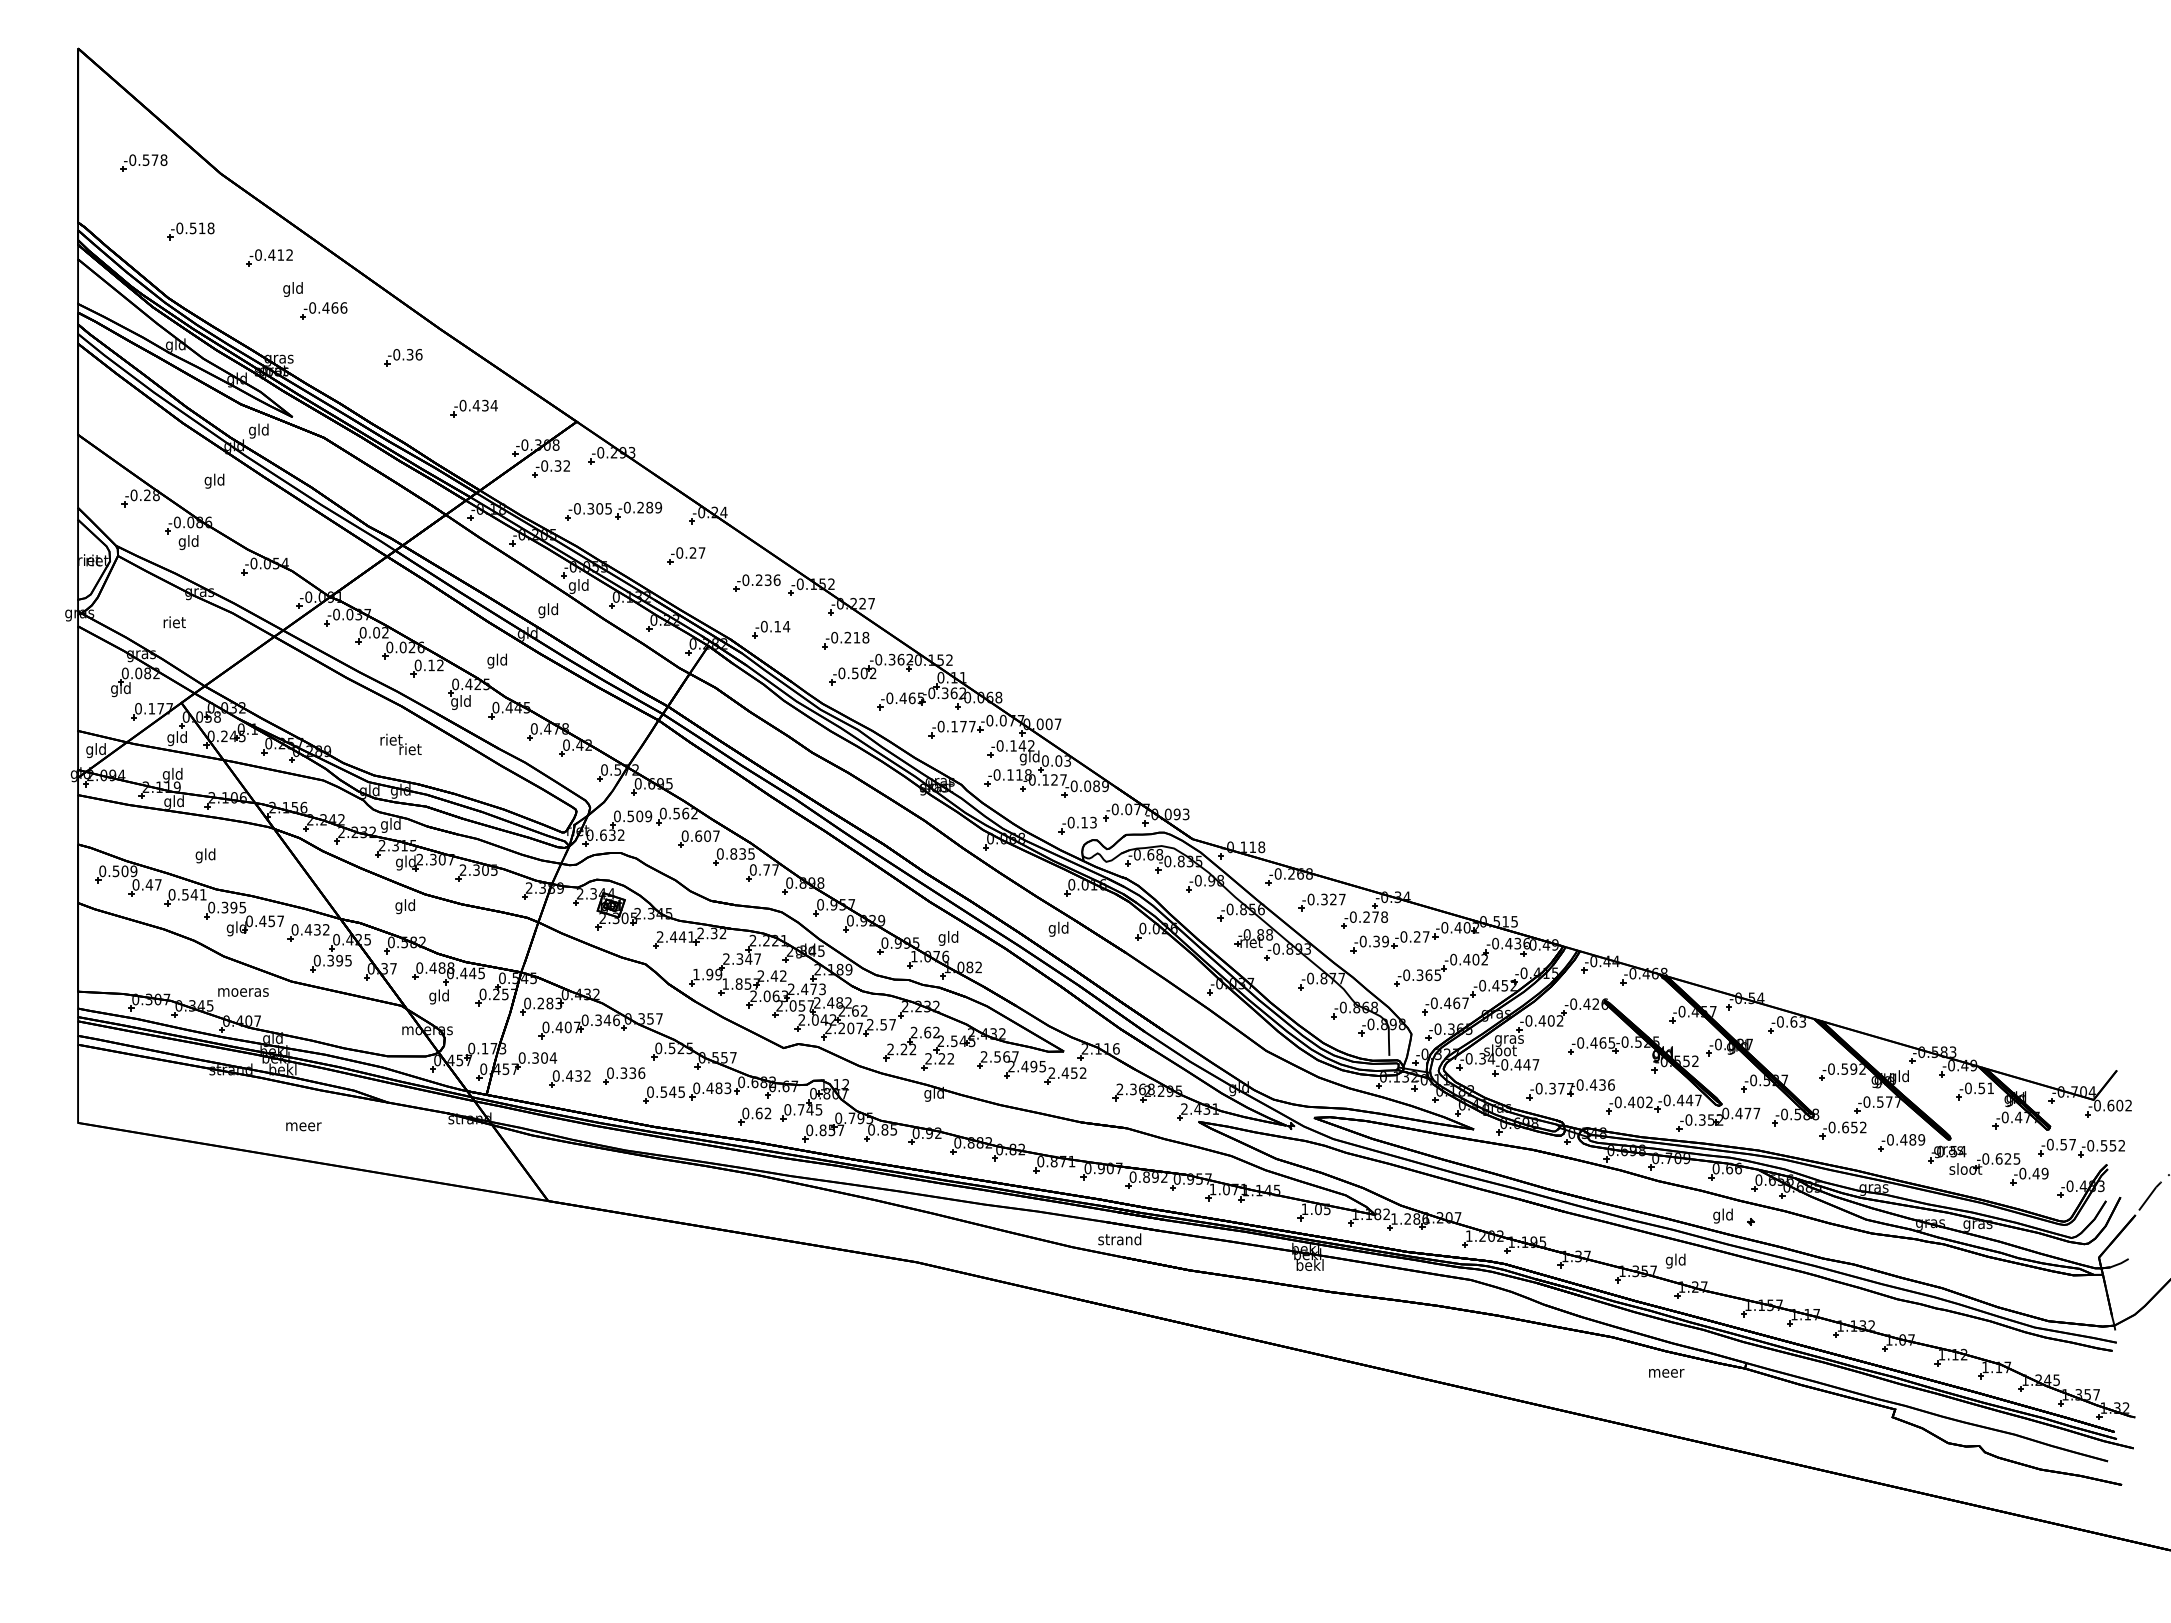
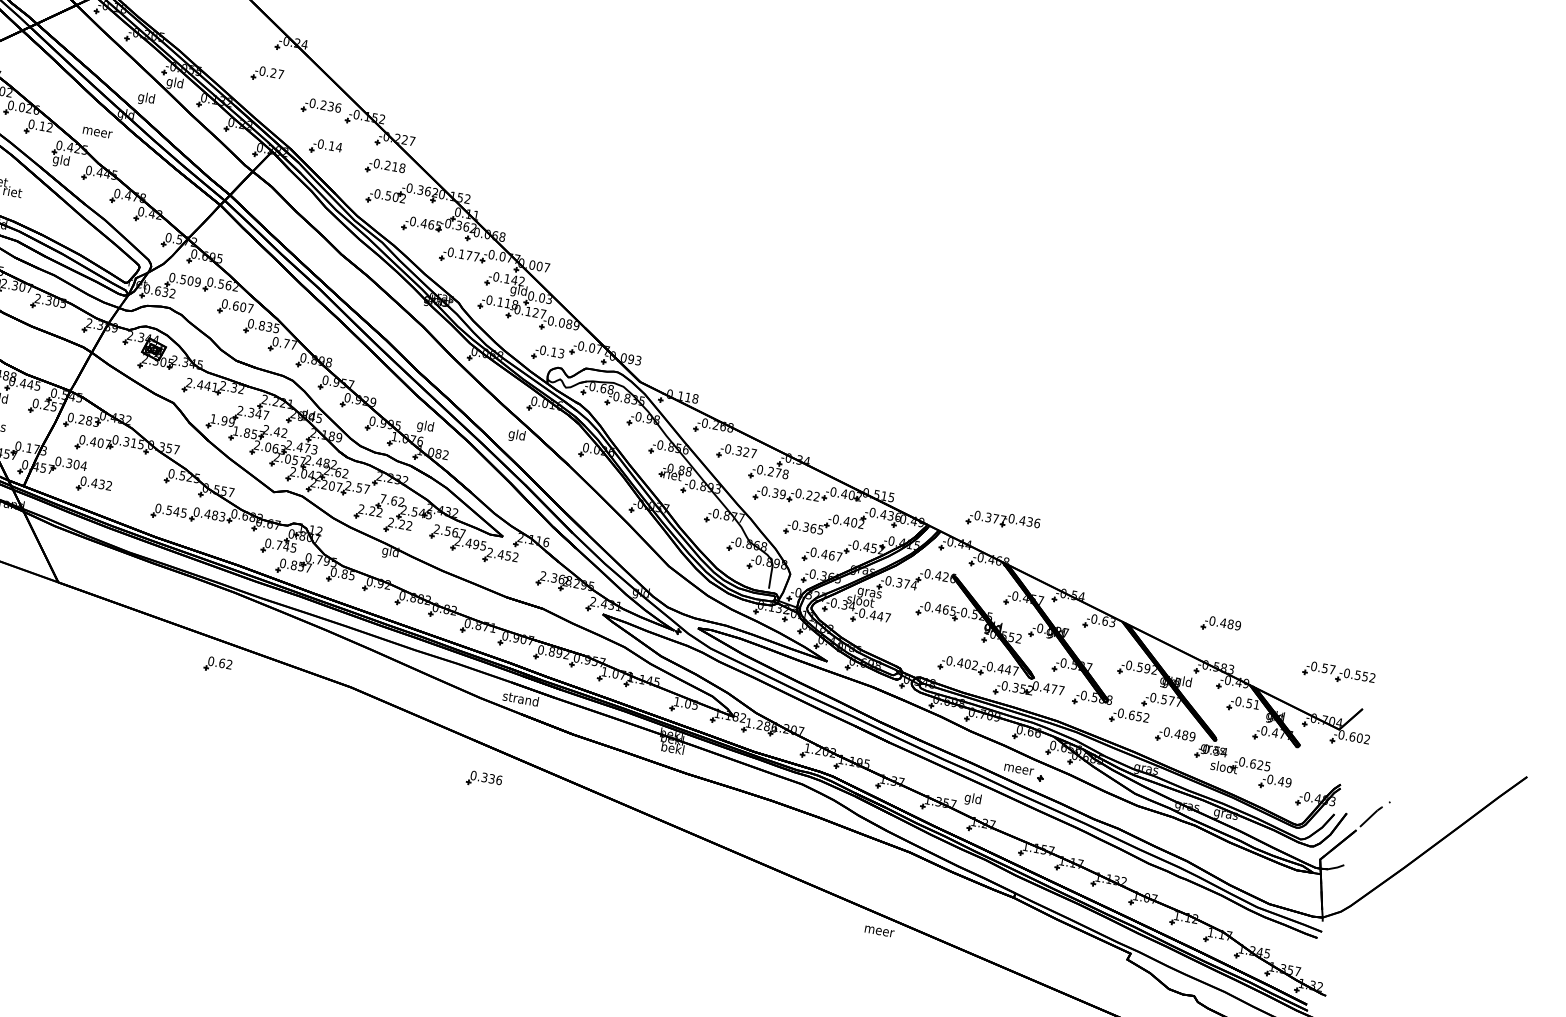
part: (613, 510) -> (214, 26), removed
text: (497, 660) -> (97, 132), gld -> meer
text: (1425, 936) -> (816, 496), -0.27 -> -0.22
part: (1931, 1001) -> (1221, 624), added
text: (611, 1020) -> (137, 443), 0.346 -> 0.315
text: (1550, 1020) -> (906, 583), -0.402 -> -0.374
text: (913, 1032) -> (382, 498), 2.62 -> 7.62
part: (624, 1075) -> (484, 779), moved
part: (1570, 1089) -> (1003, 520), moved
part: (754, 1116) -> (217, 665), moved
part: (2081, 1147) -> (1339, 673), moved
text: (1723, 1215) -> (1018, 769), gld -> meer
text: (1666, 1373) -> (879, 931), moved

